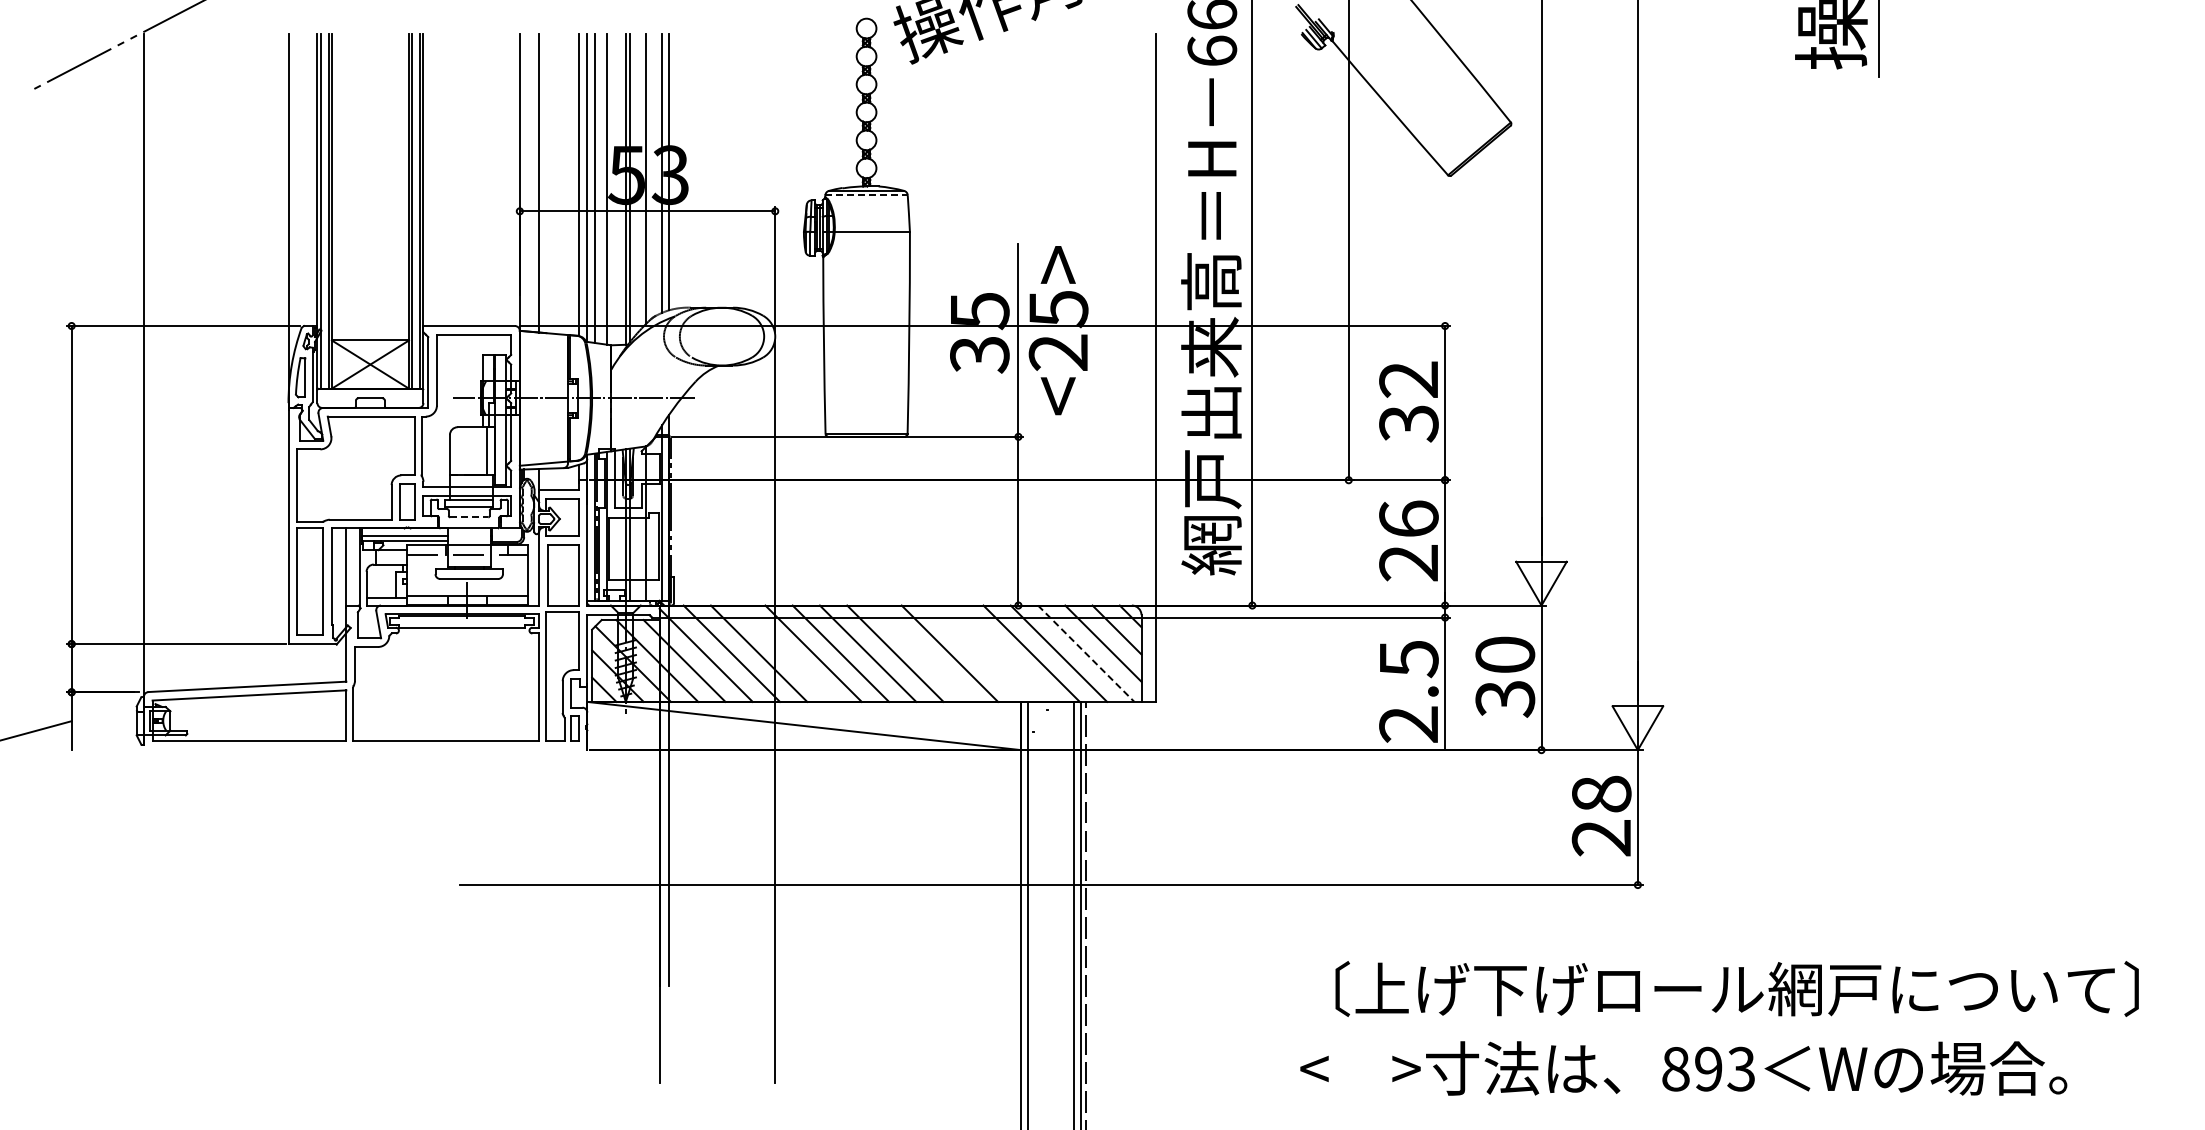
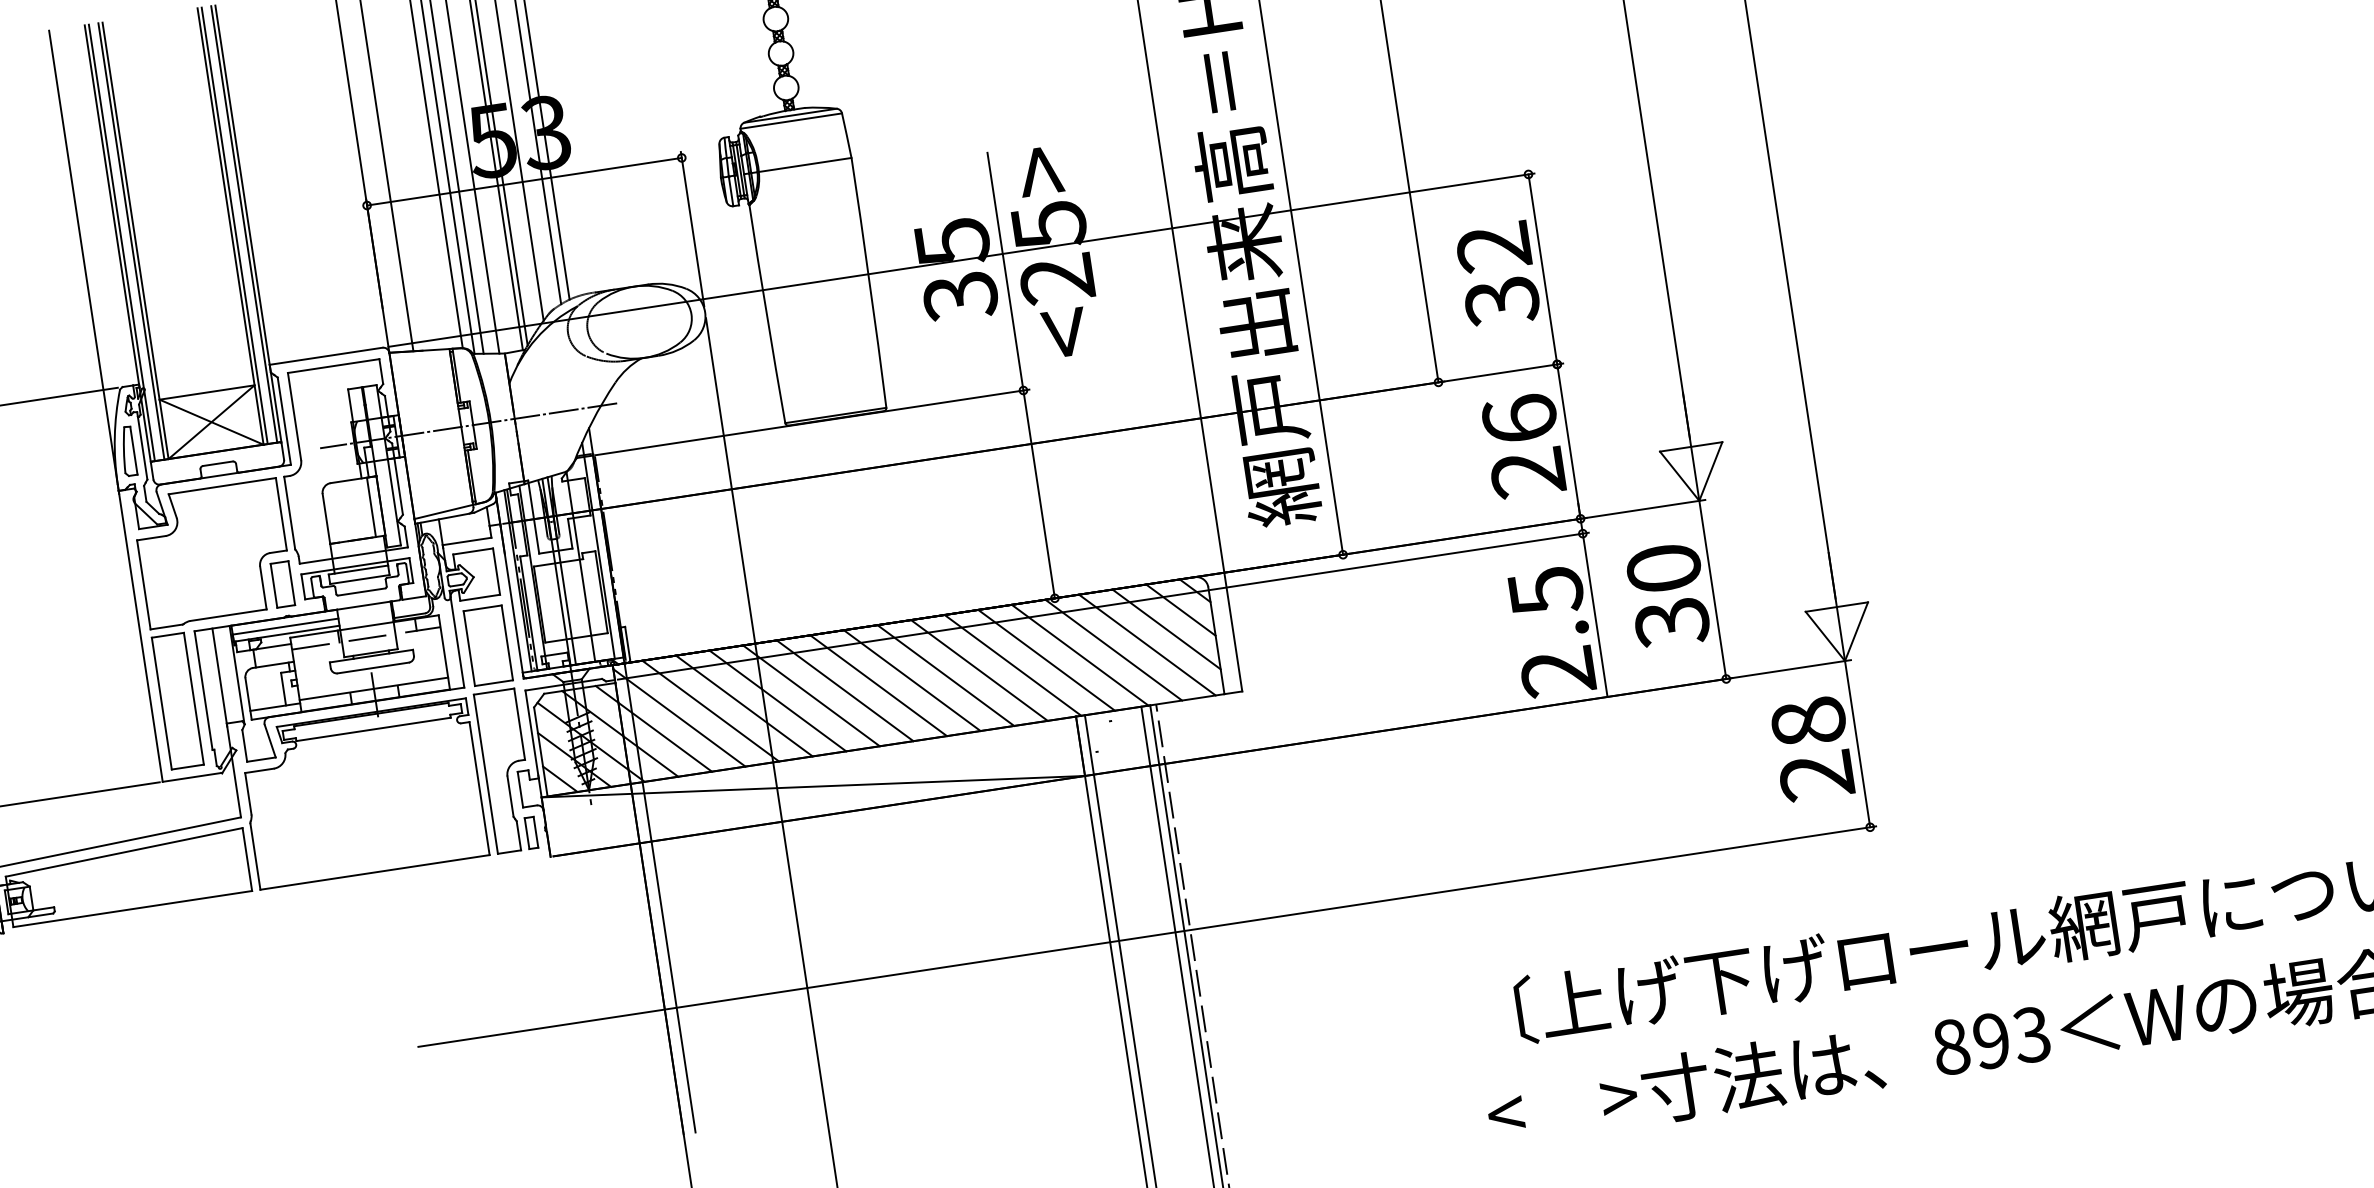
line: (867, 195) -> (792, 121), dashed -> solid
line: (469, 517) -> (362, 592), dashed -> solid
line: (786, 653) -> (778, 700), added
line: (922, 653) -> (945, 675), added
line: (976, 653) -> (1012, 665), added
line: (1004, 653) -> (1046, 660), added
line: (1086, 654) -> (1147, 645), dashed -> solid

